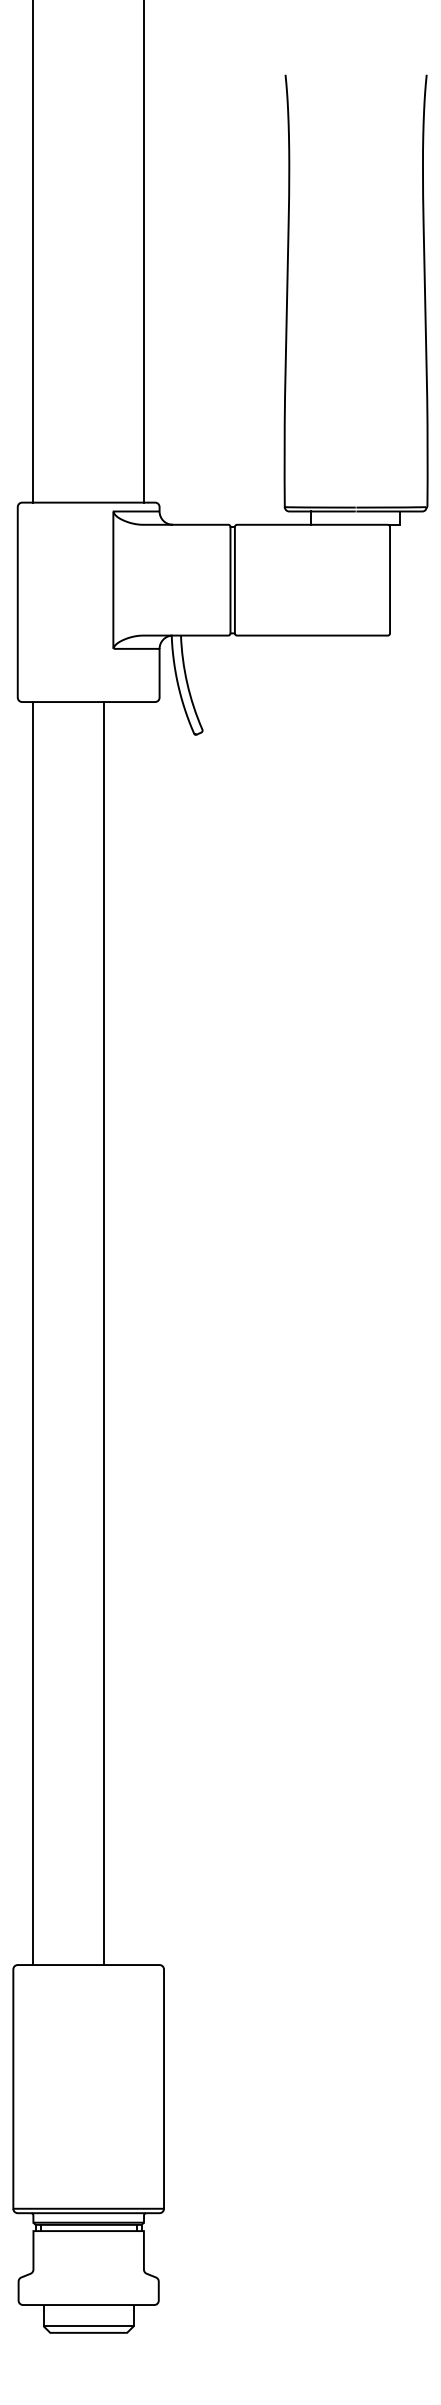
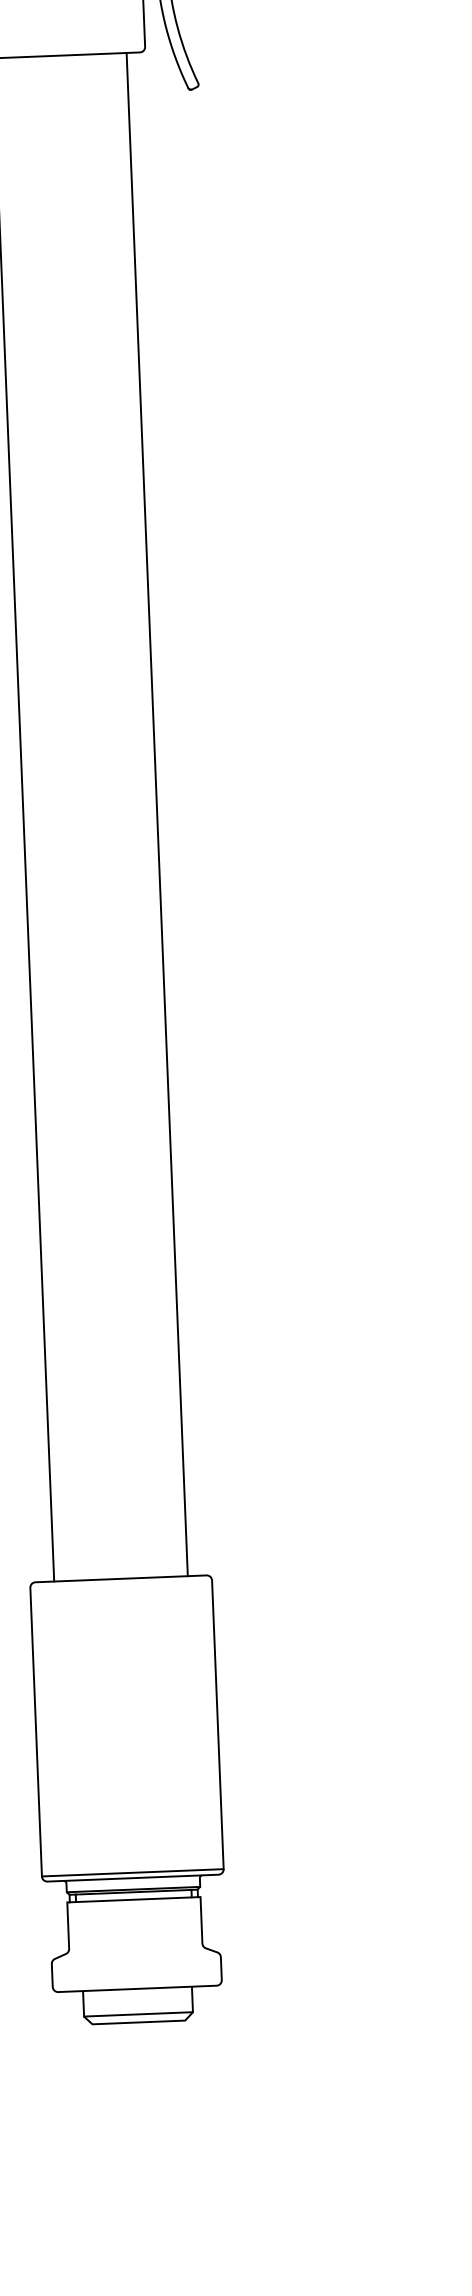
line: (104, 1333) -> (157, 814), moved

